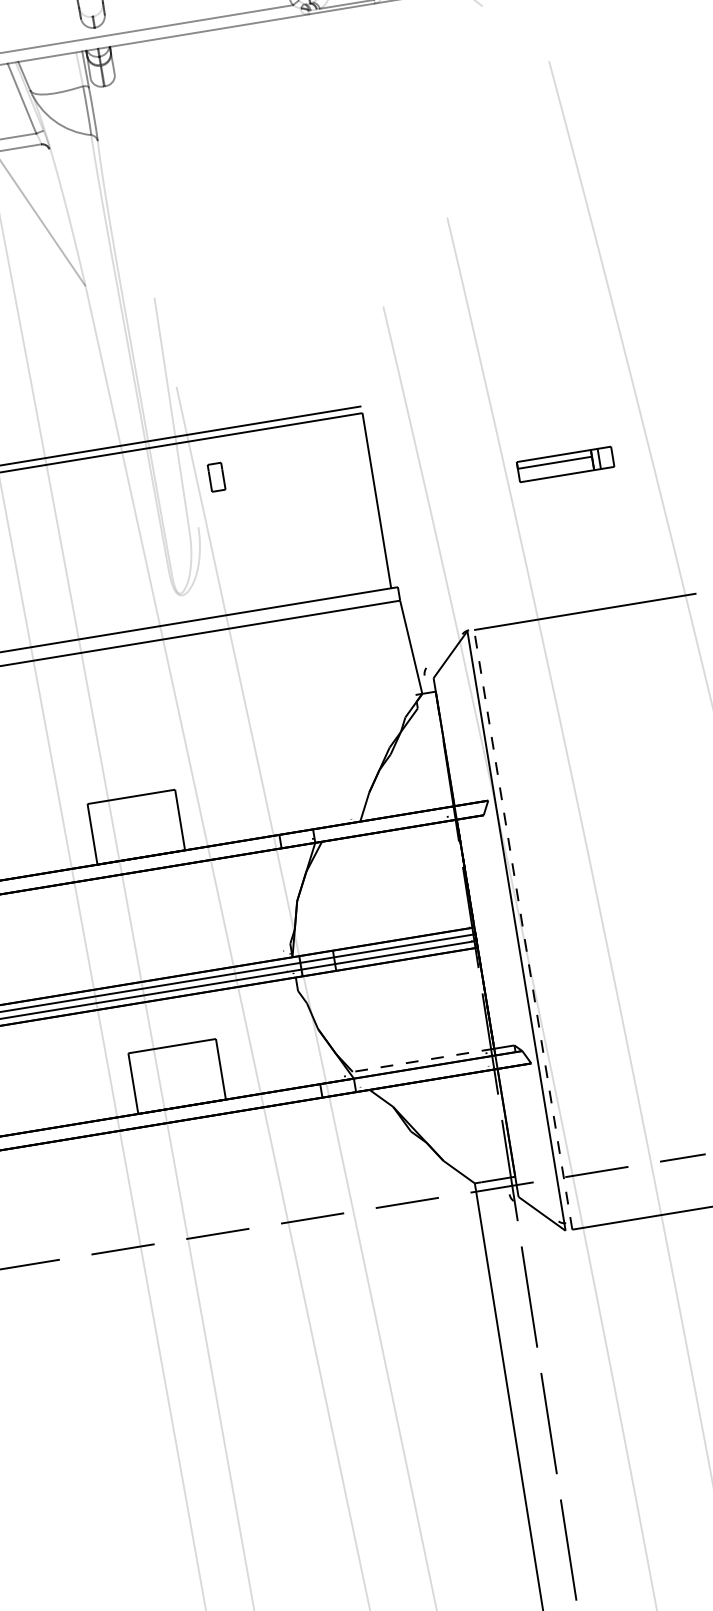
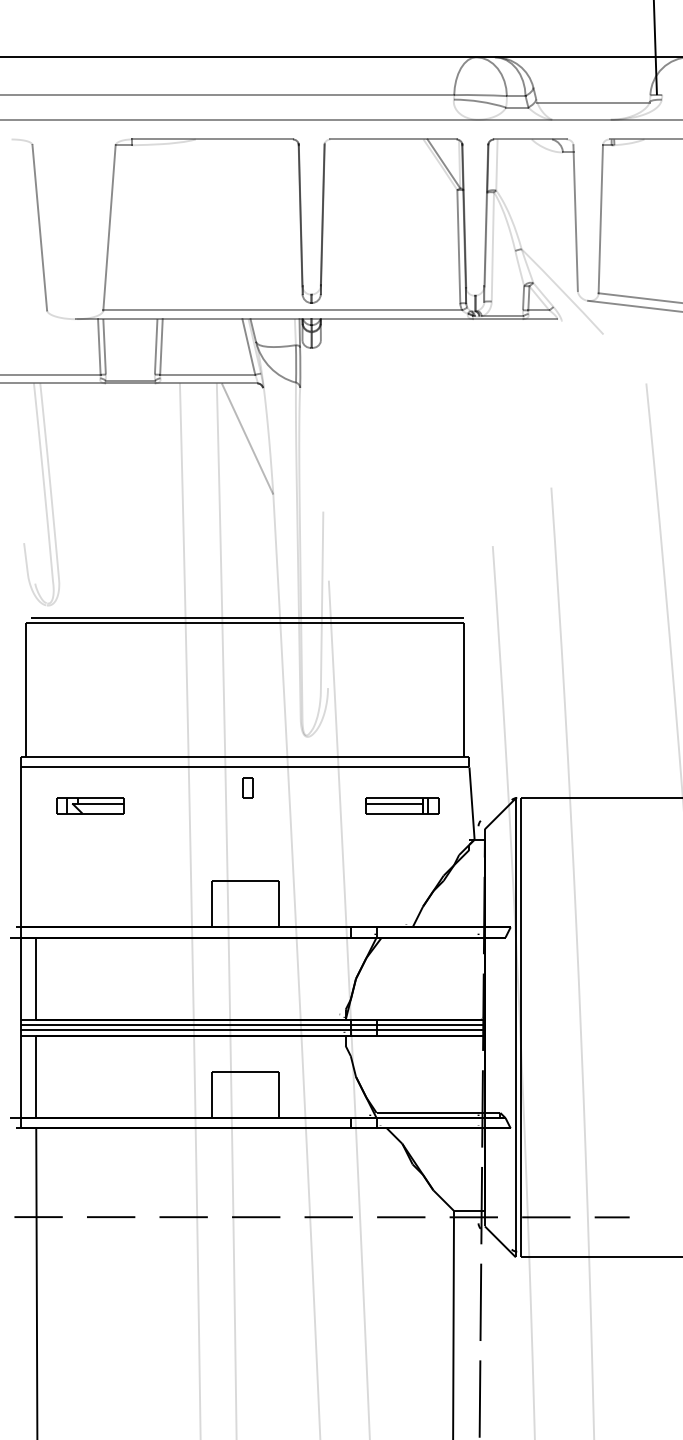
part: (565, 463) -> (402, 805), moved
part: (216, 476) -> (247, 787), moved
line: (523, 929) -> (521, 1027), dashed -> solid
line: (423, 1059) -> (430, 1112), dashed -> solid

